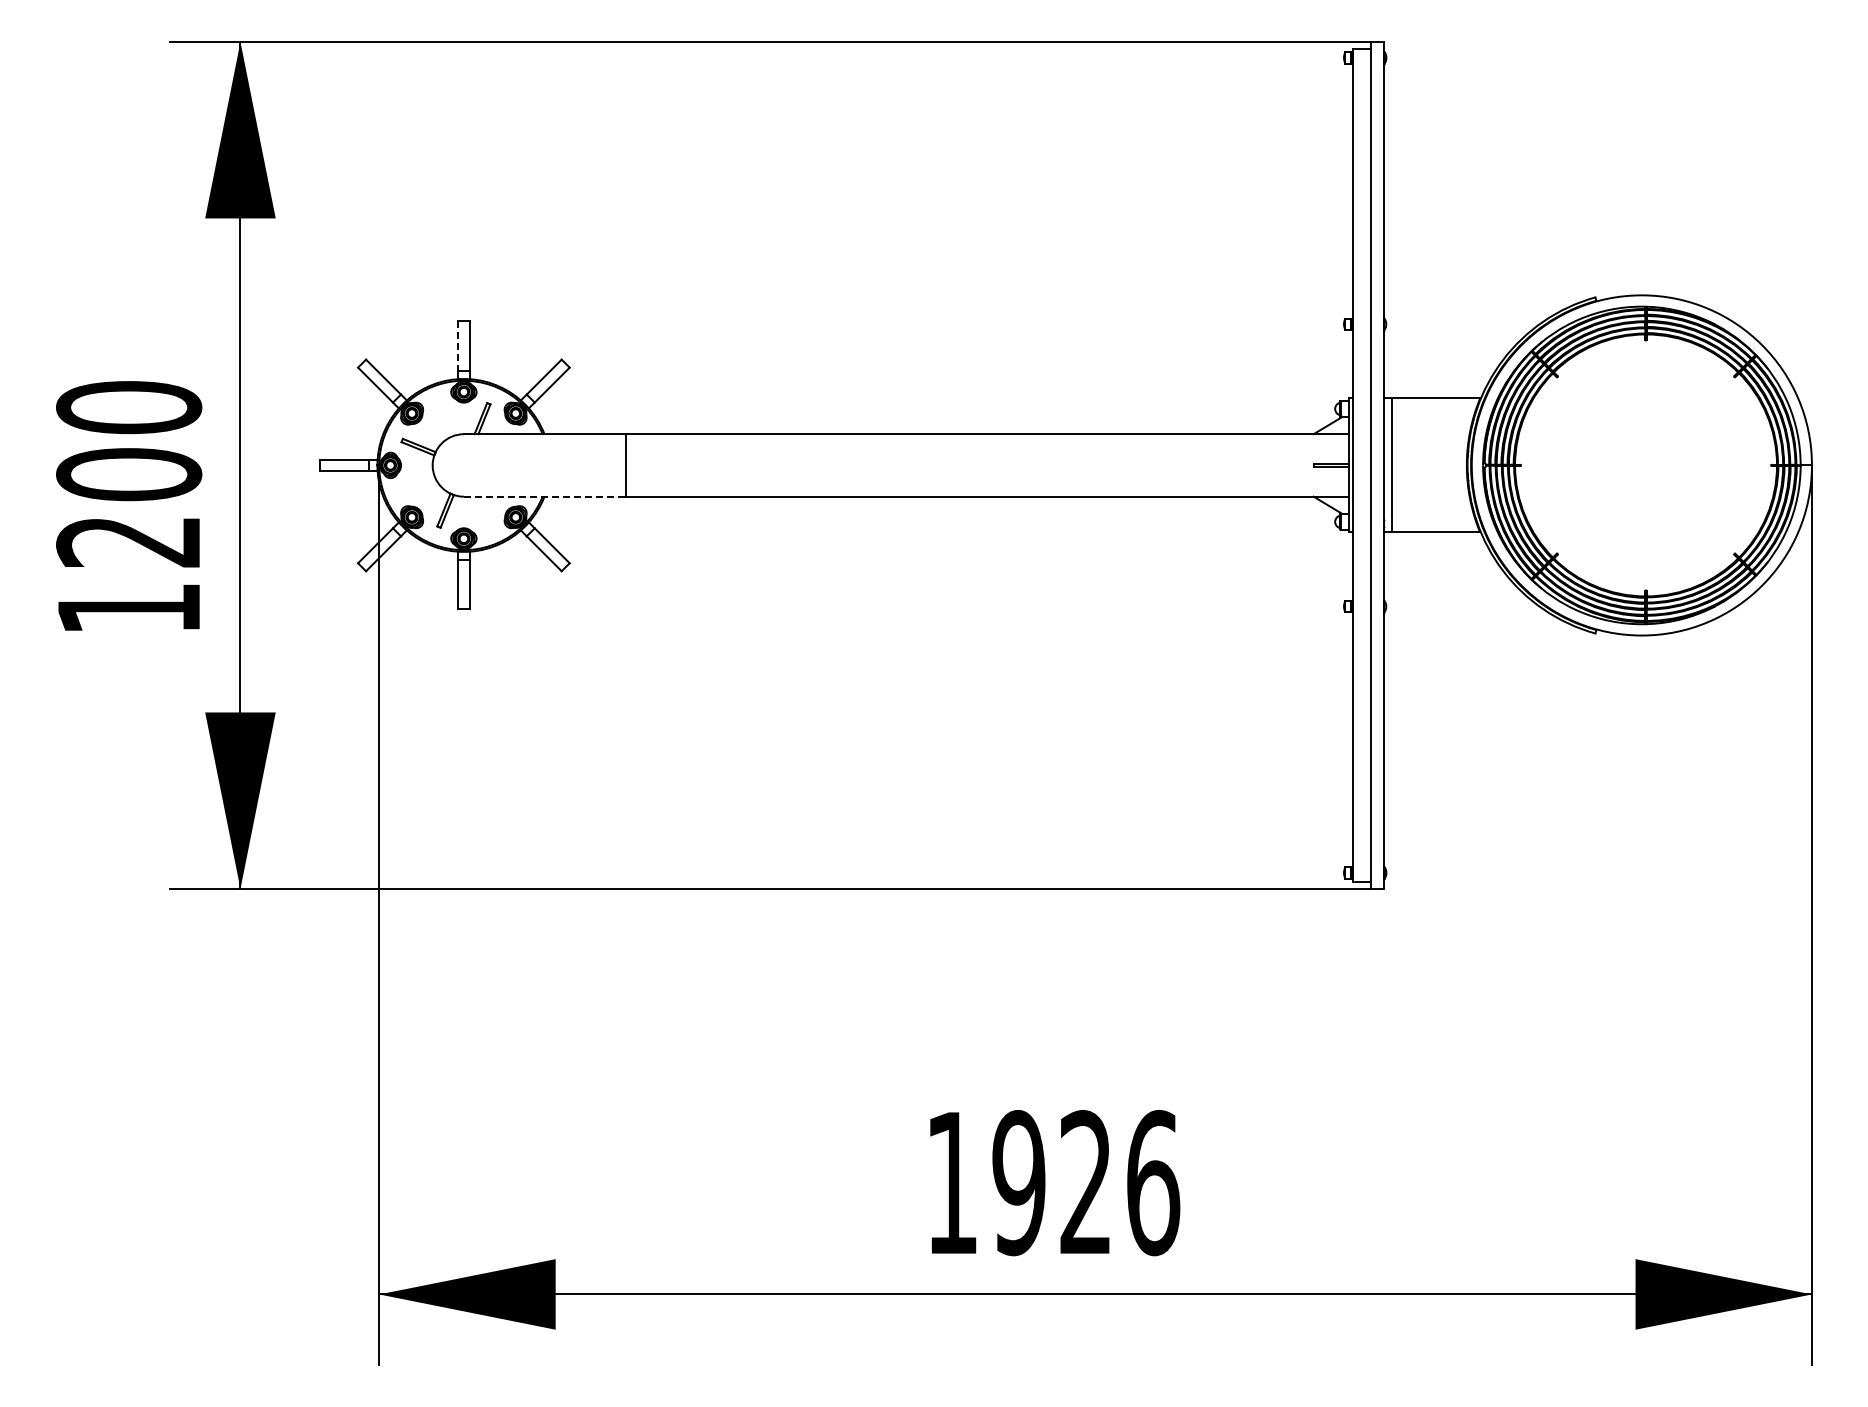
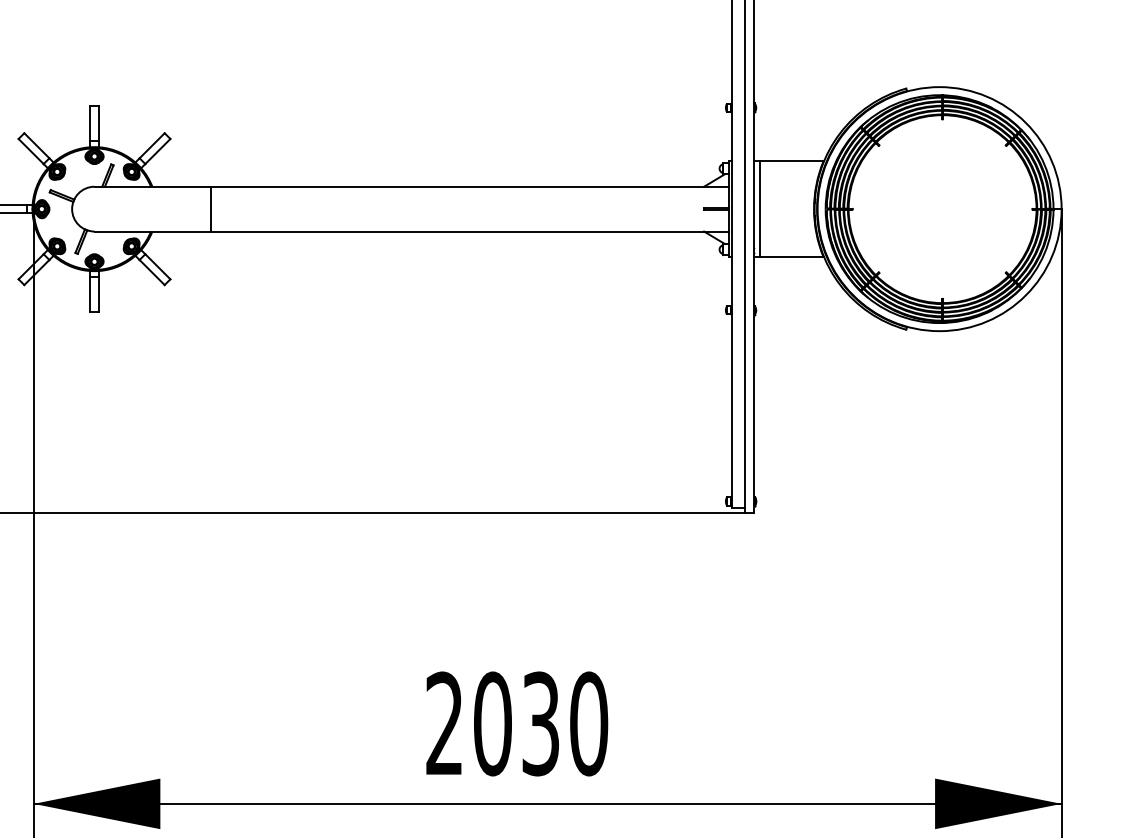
line: (458, 346) -> (90, 123), dashed -> solid
line: (545, 496) -> (153, 231), dashed -> solid
text: (1053, 1182) -> (517, 723), 1926 -> 2030

